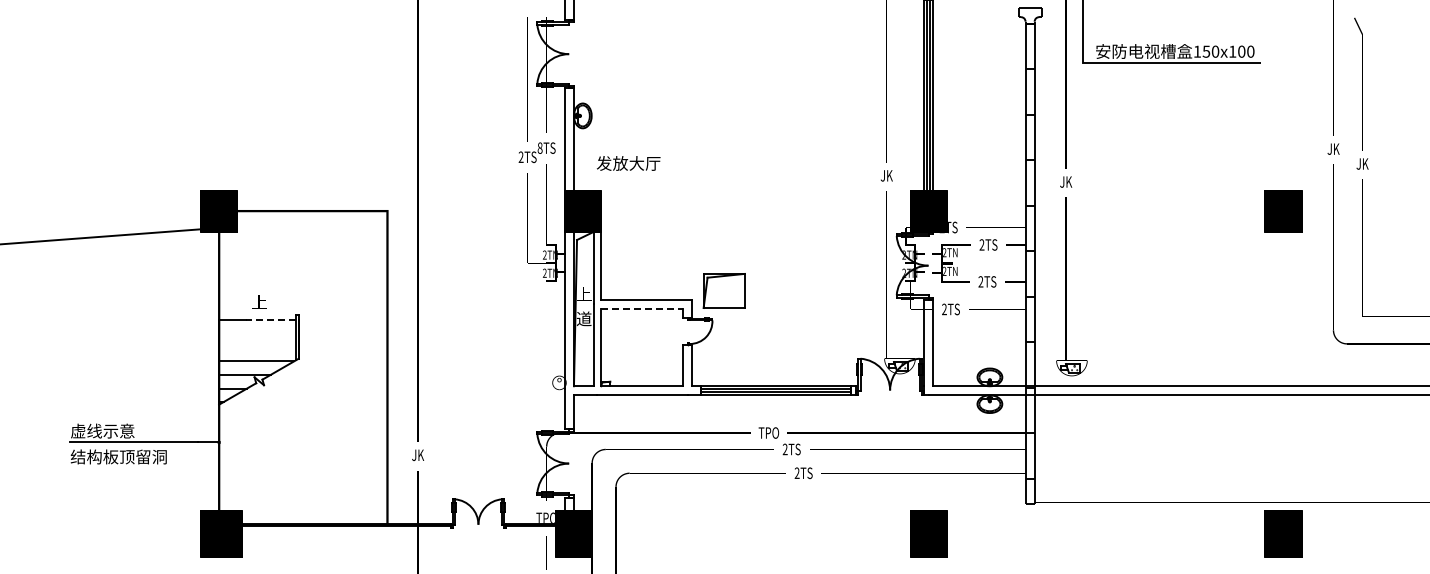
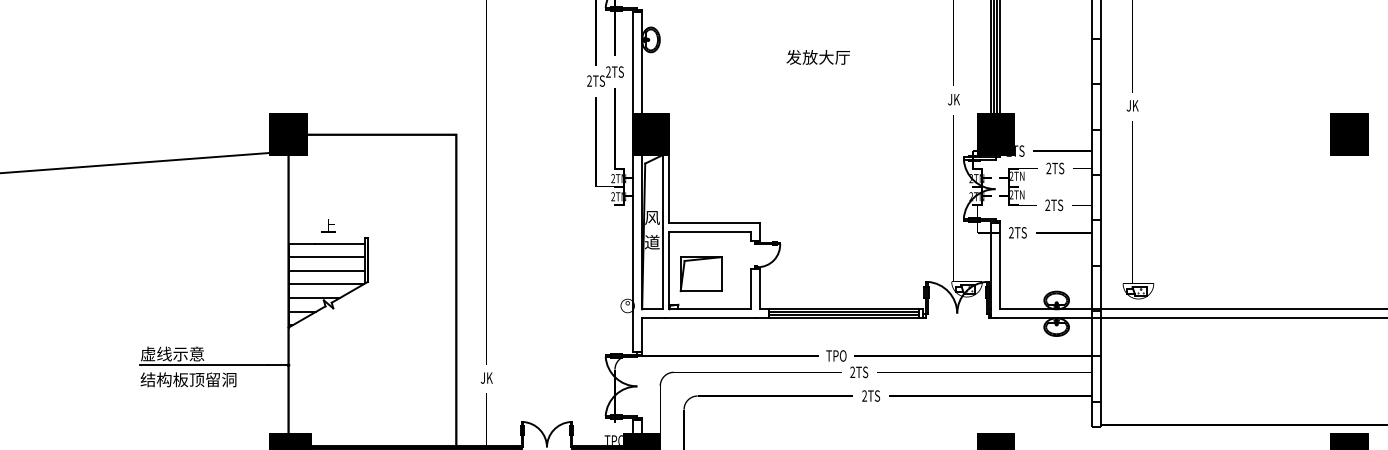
text: (539, 147) -> (607, 71), 8TS -> 2TS
text: (628, 163) -> (818, 57), moved
part: (723, 290) -> (700, 273), moved
text: (584, 294) -> (652, 217), 上 -> 风
line: (642, 308) -> (710, 231), dashed -> solid
line: (271, 320) -> (340, 243), dashed -> solid
line: (257, 333) -> (326, 256), added
line: (257, 347) -> (326, 270), added

